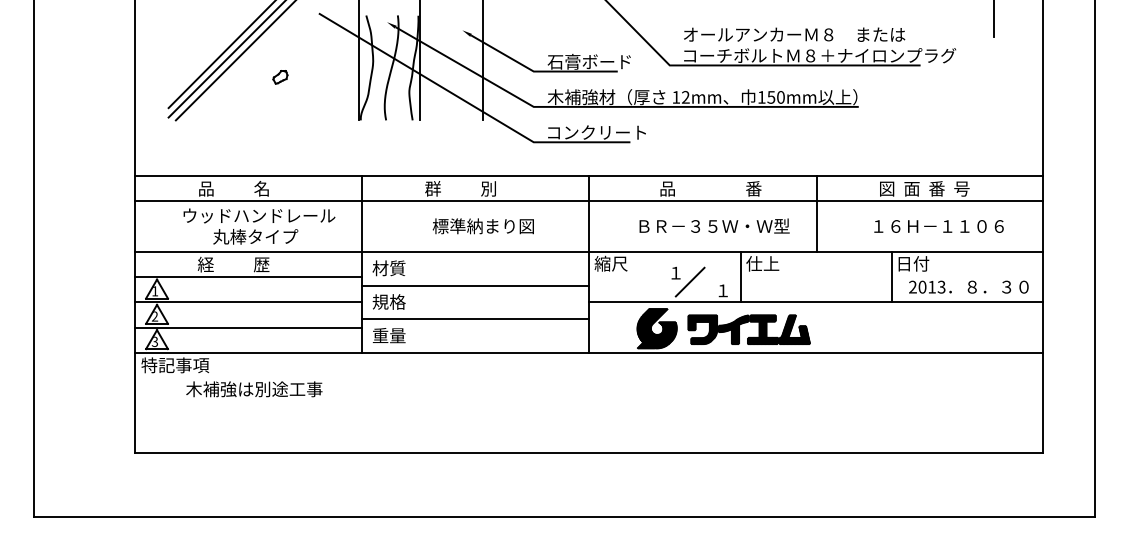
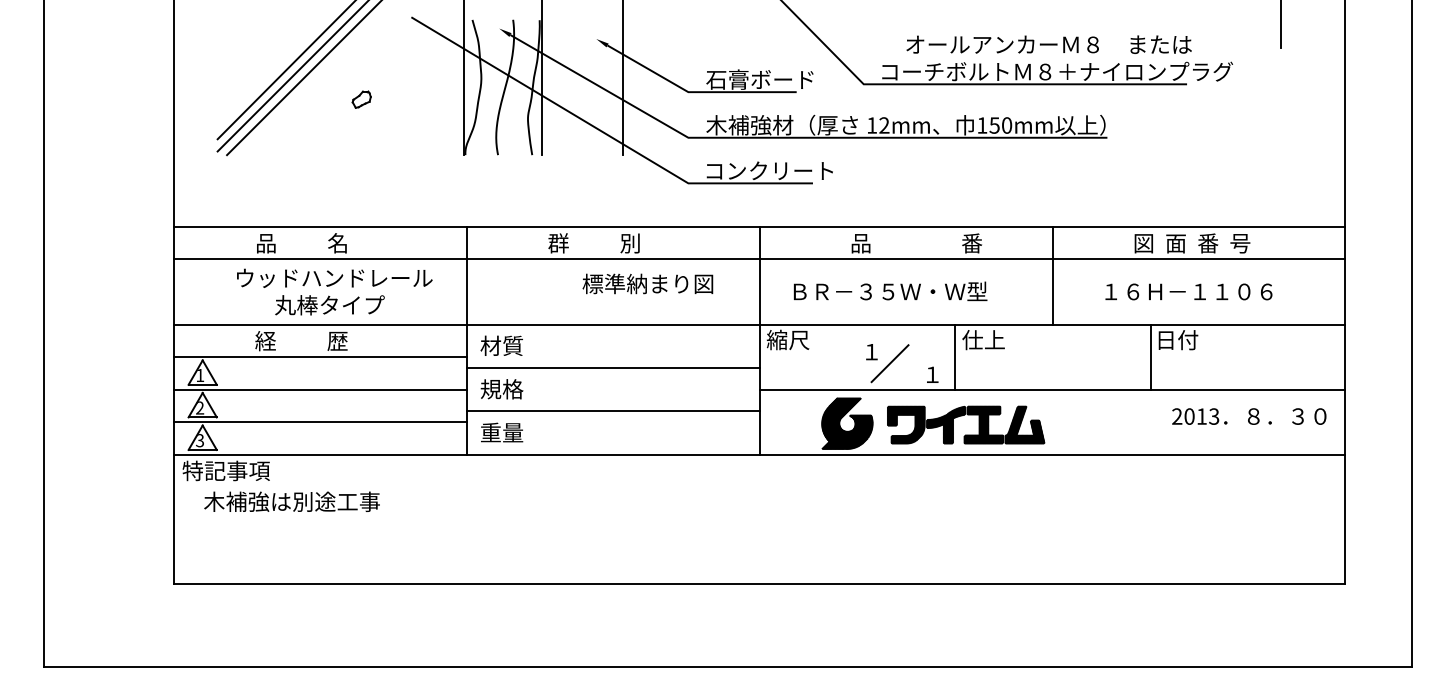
text: (794, 34) -> (1049, 44), moved
text: (714, 225) -> (890, 290), moved
text: (482, 226) -> (646, 284), moved
text: (938, 226) -> (1188, 291), moved
text: (968, 286) -> (1248, 415), moved
text: (254, 389) -> (292, 502), moved

